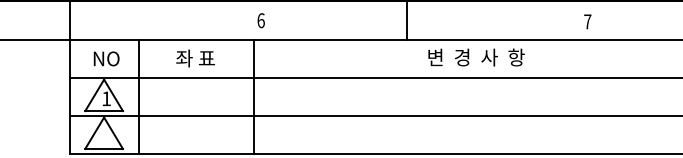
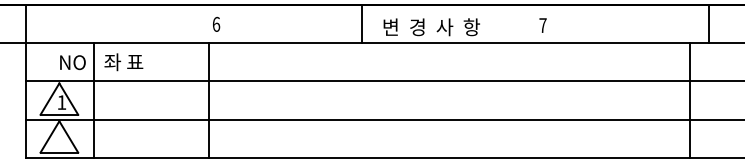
text: (476, 57) -> (431, 27), moved
text: (106, 58) -> (72, 62), moved
text: (195, 58) -> (123, 62), moved

